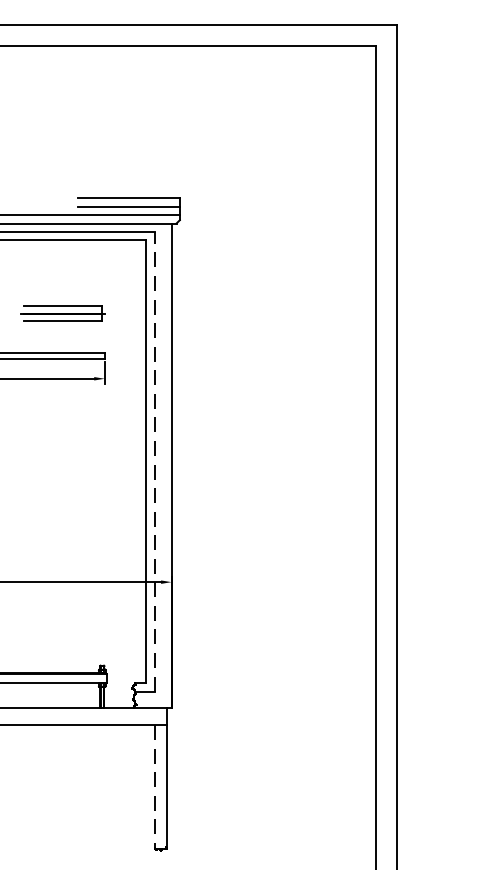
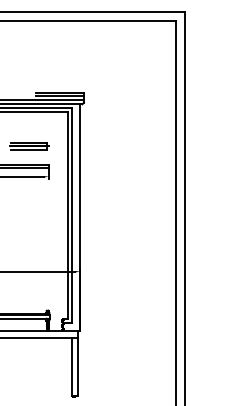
line: (155, 459) -> (72, 214), dashed -> solid
line: (155, 787) -> (72, 367), dashed -> solid

